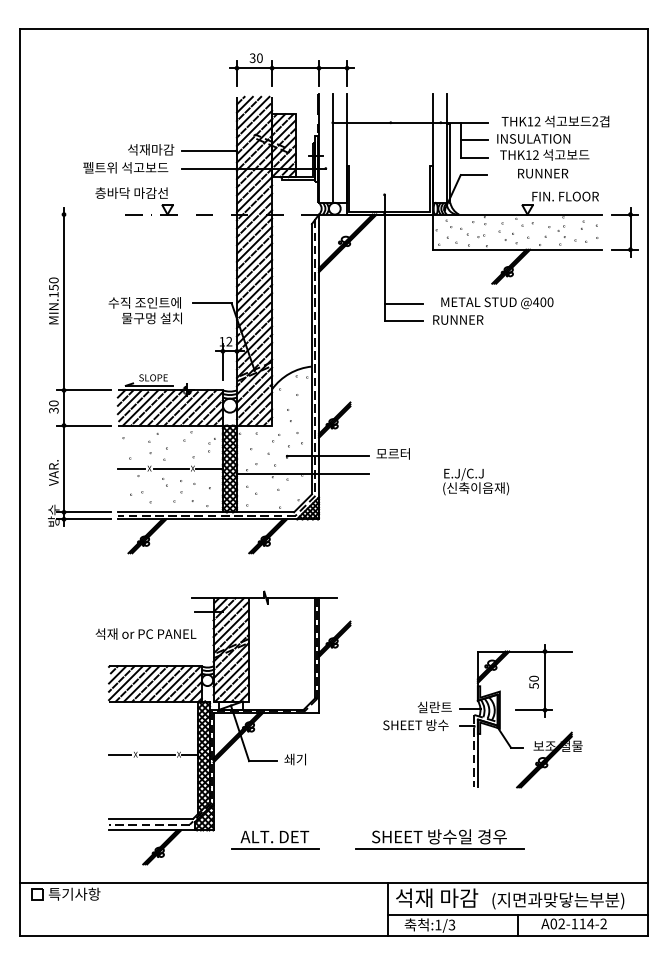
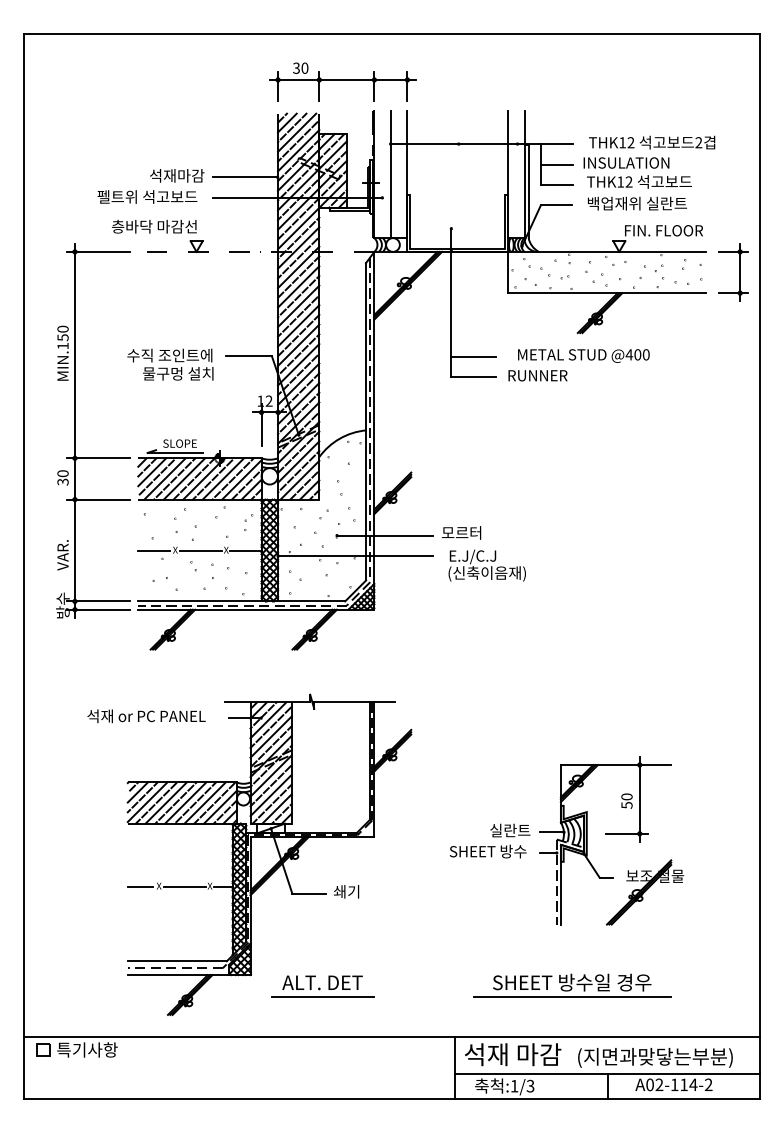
text: (542, 173) -> (636, 203), RUNNER -> 백업재위 실란트
line: (83, 214) -> (97, 251), added
text: (476, 481) -> (487, 565), moved
text: (145, 633) -> (145, 715), moved
part: (439, 839) -> (572, 985), moved

